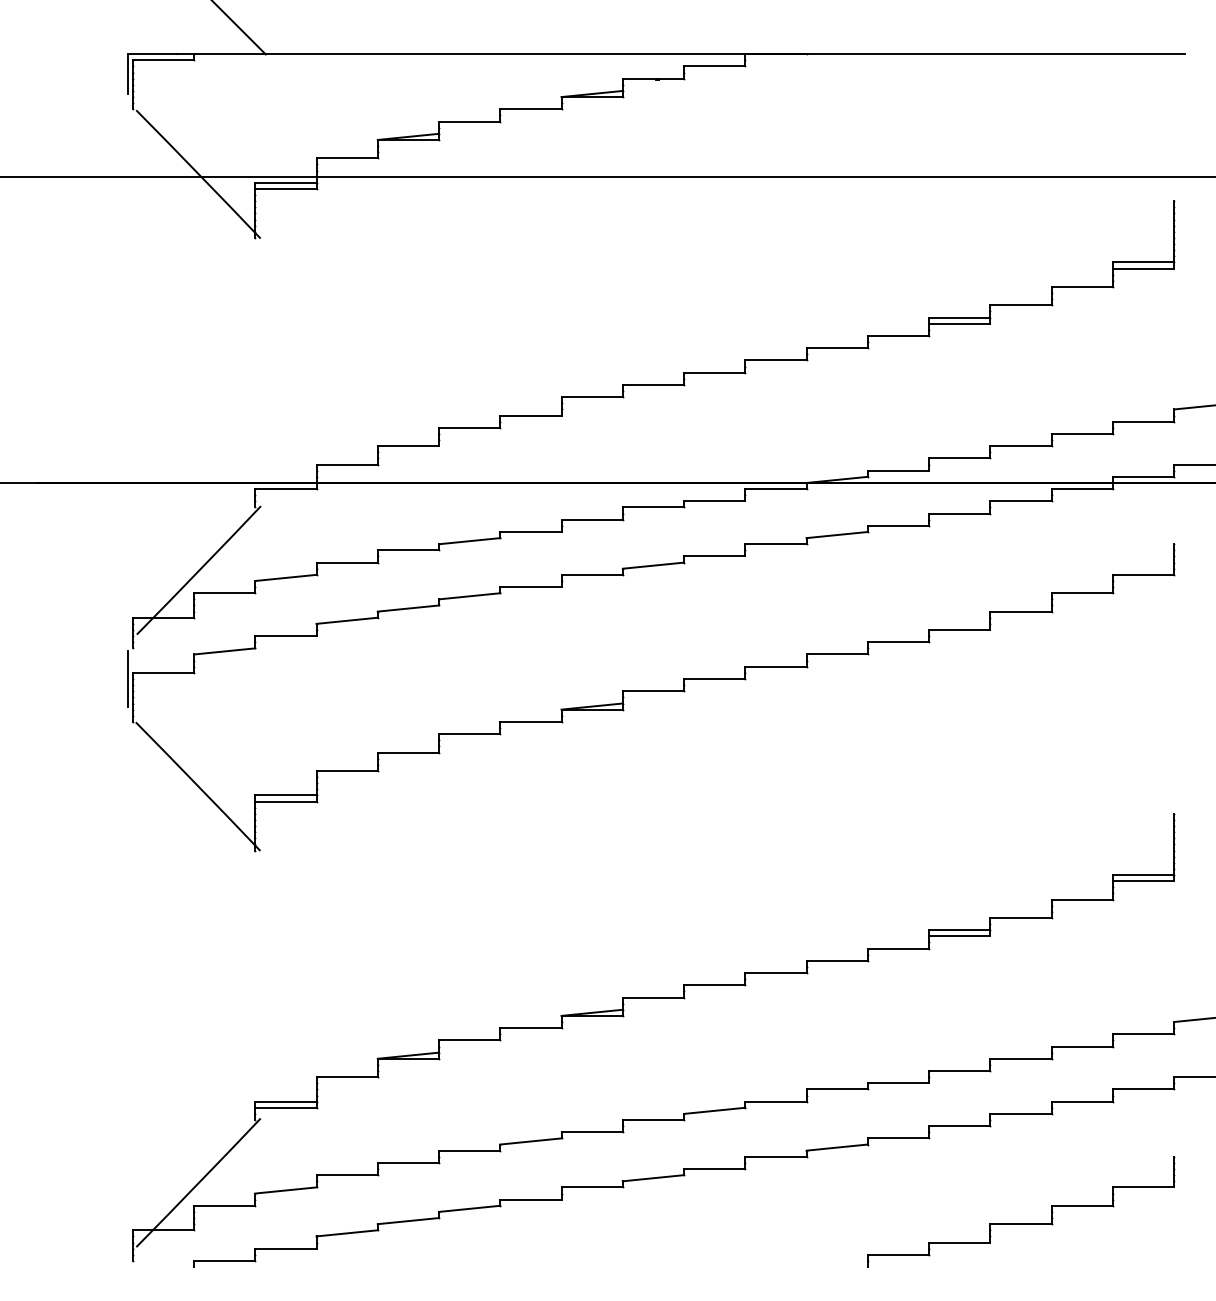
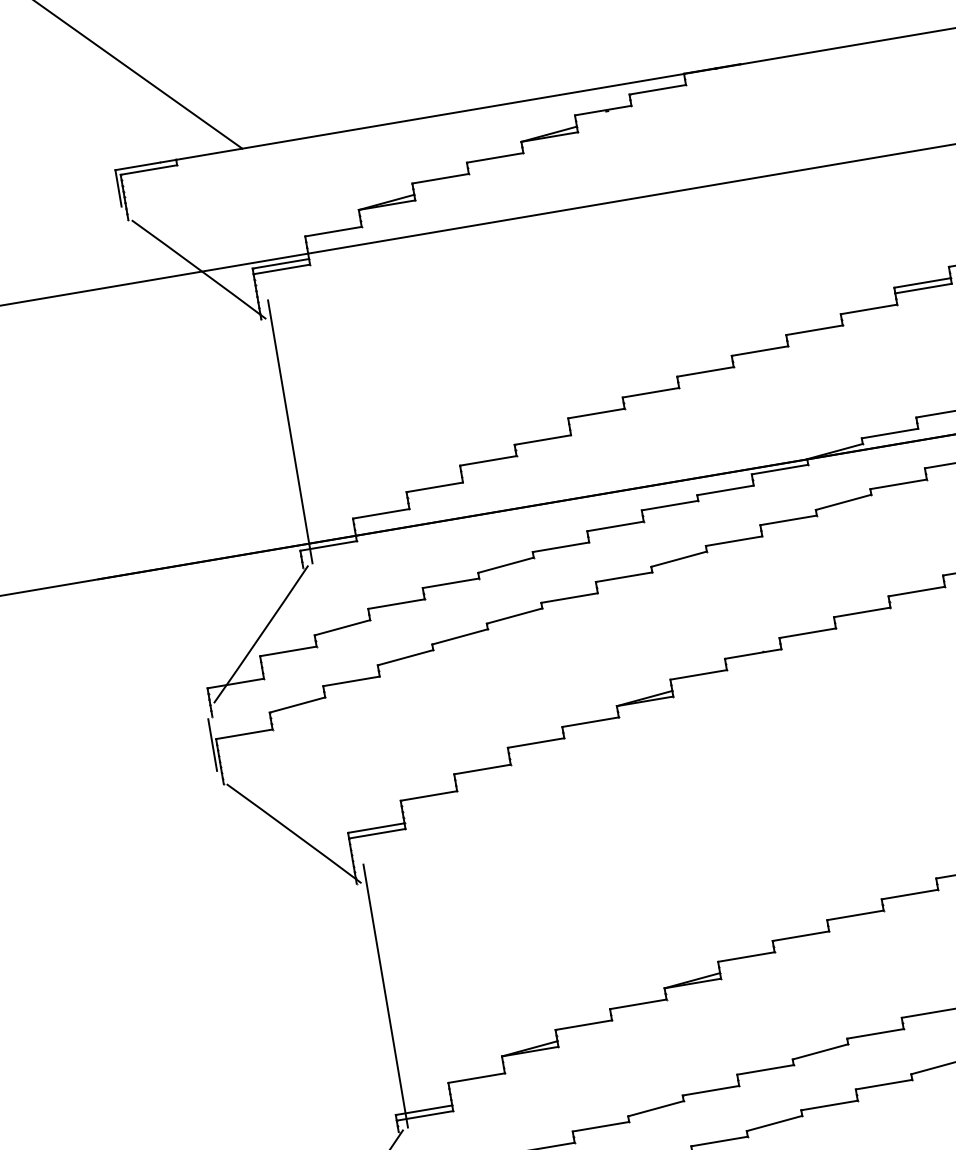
line: (265, 361) -> (289, 431), added
line: (265, 974) -> (385, 996), added

